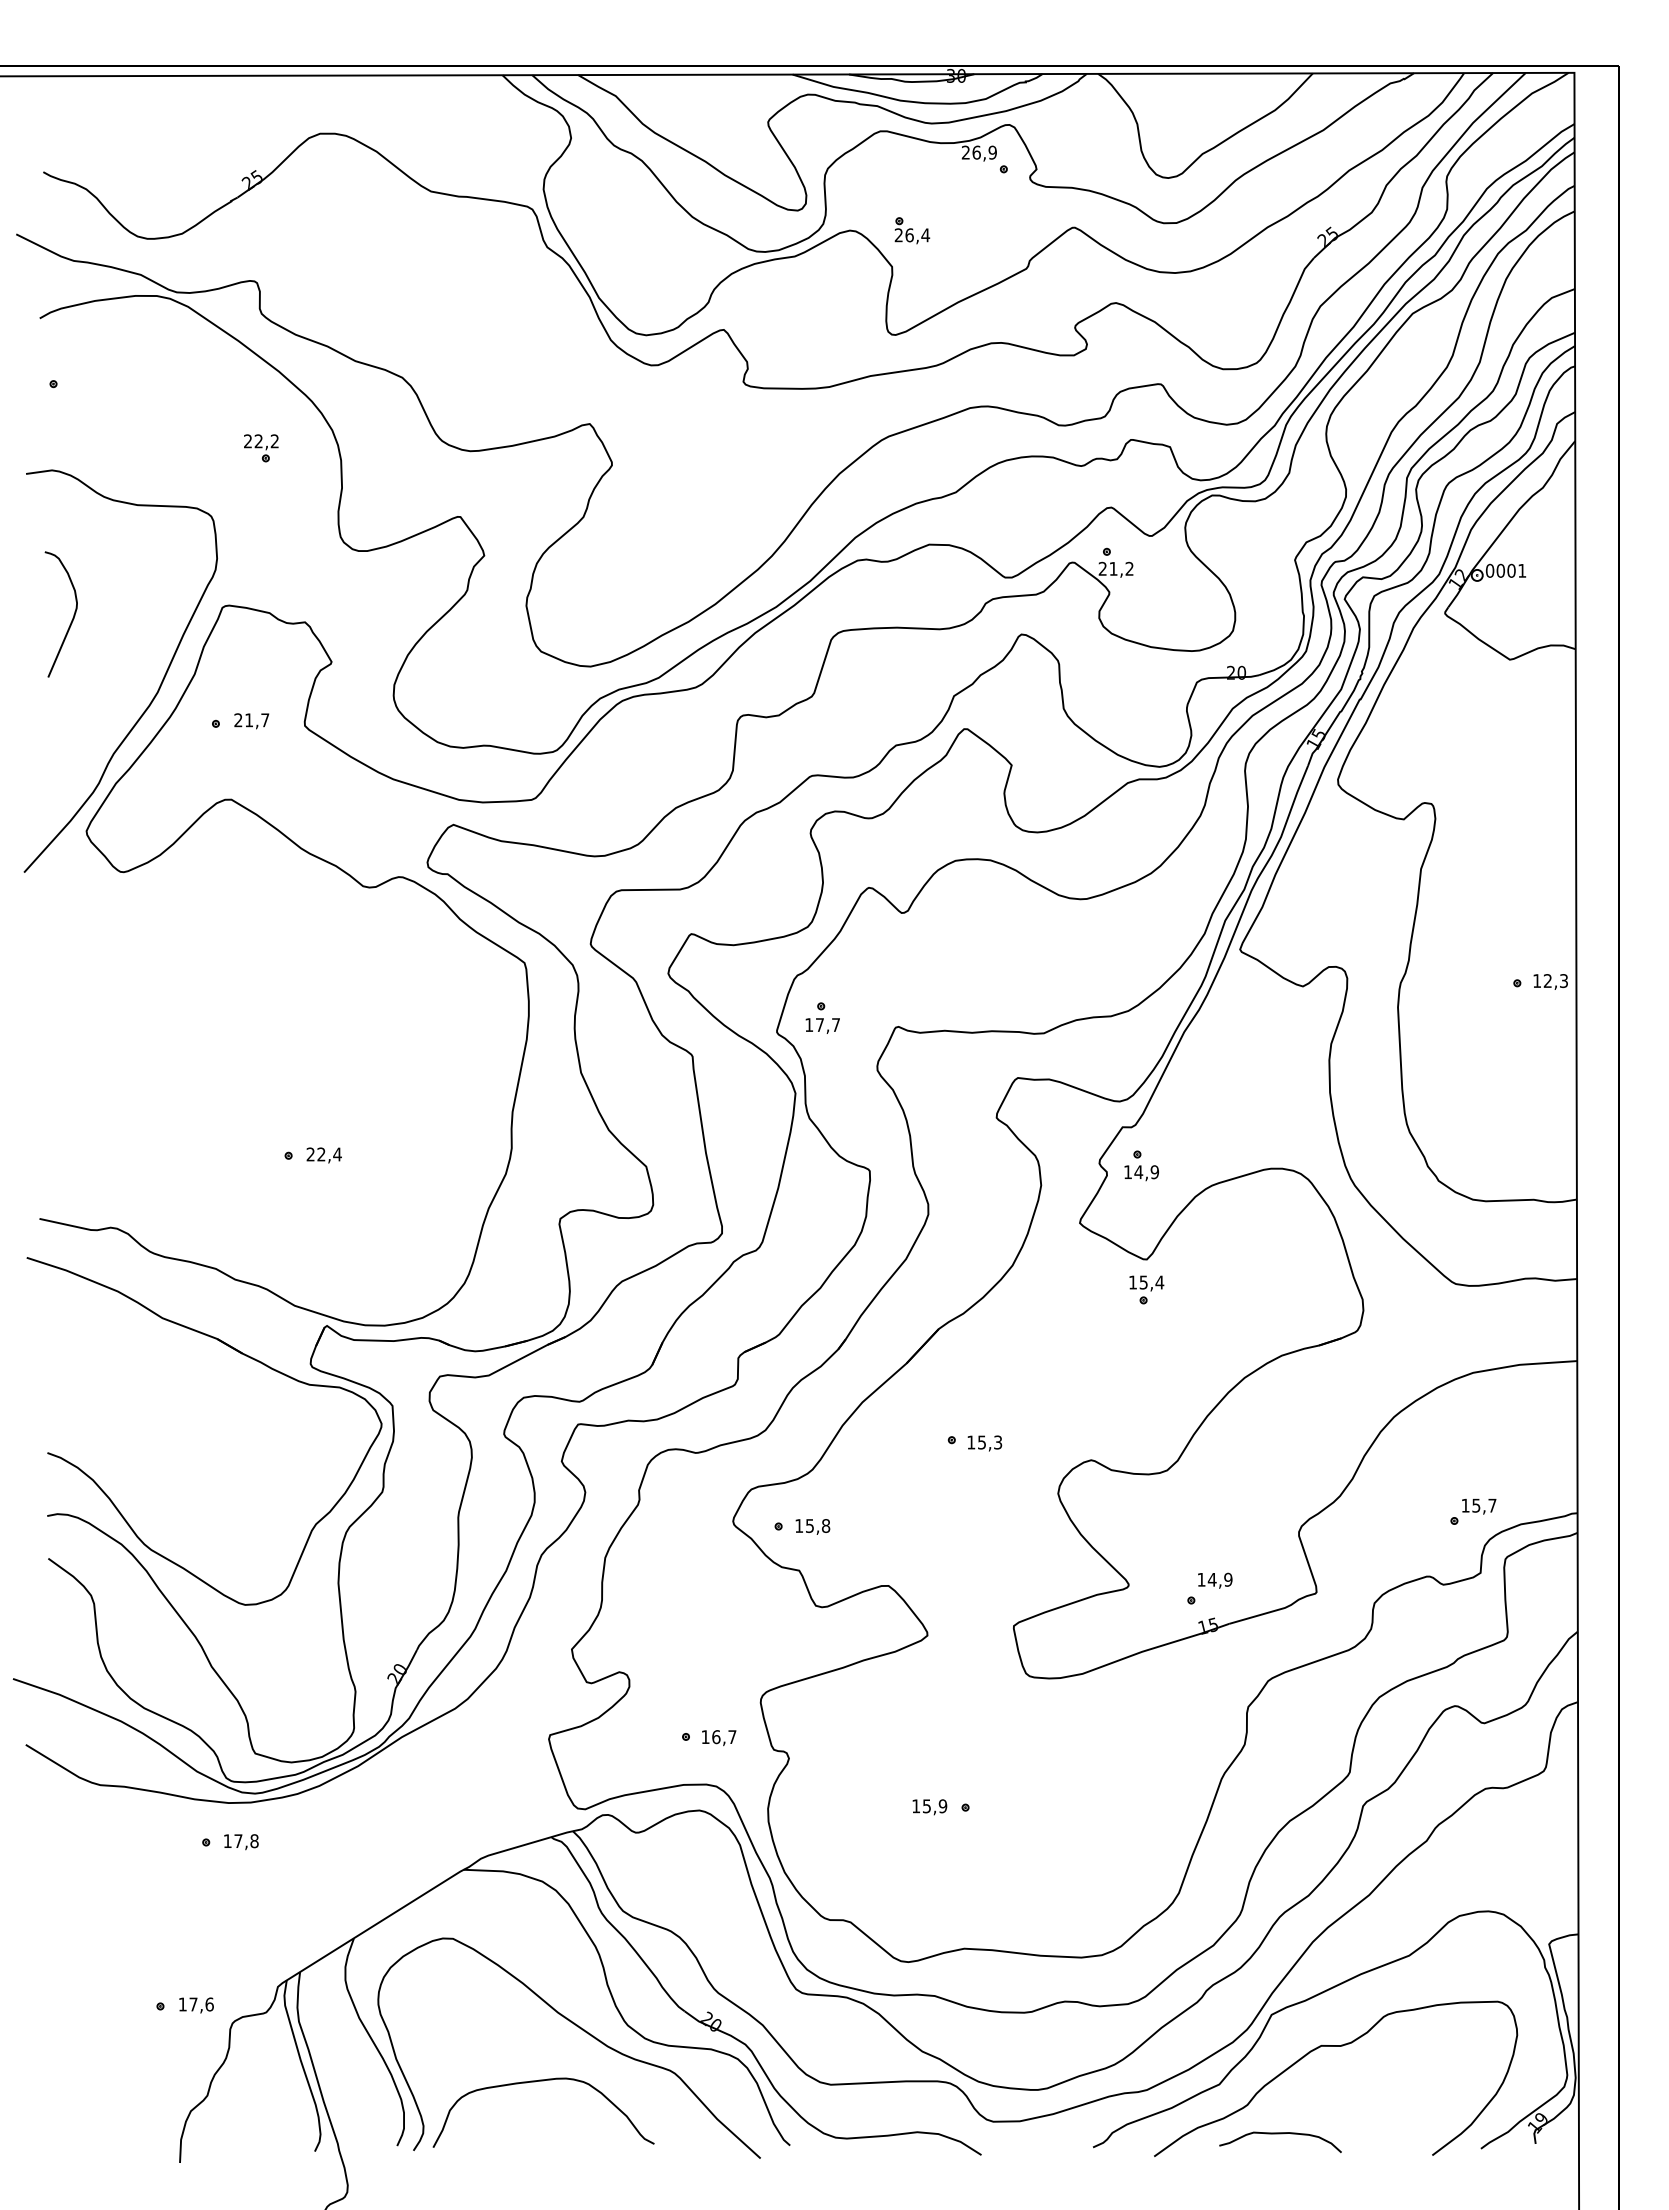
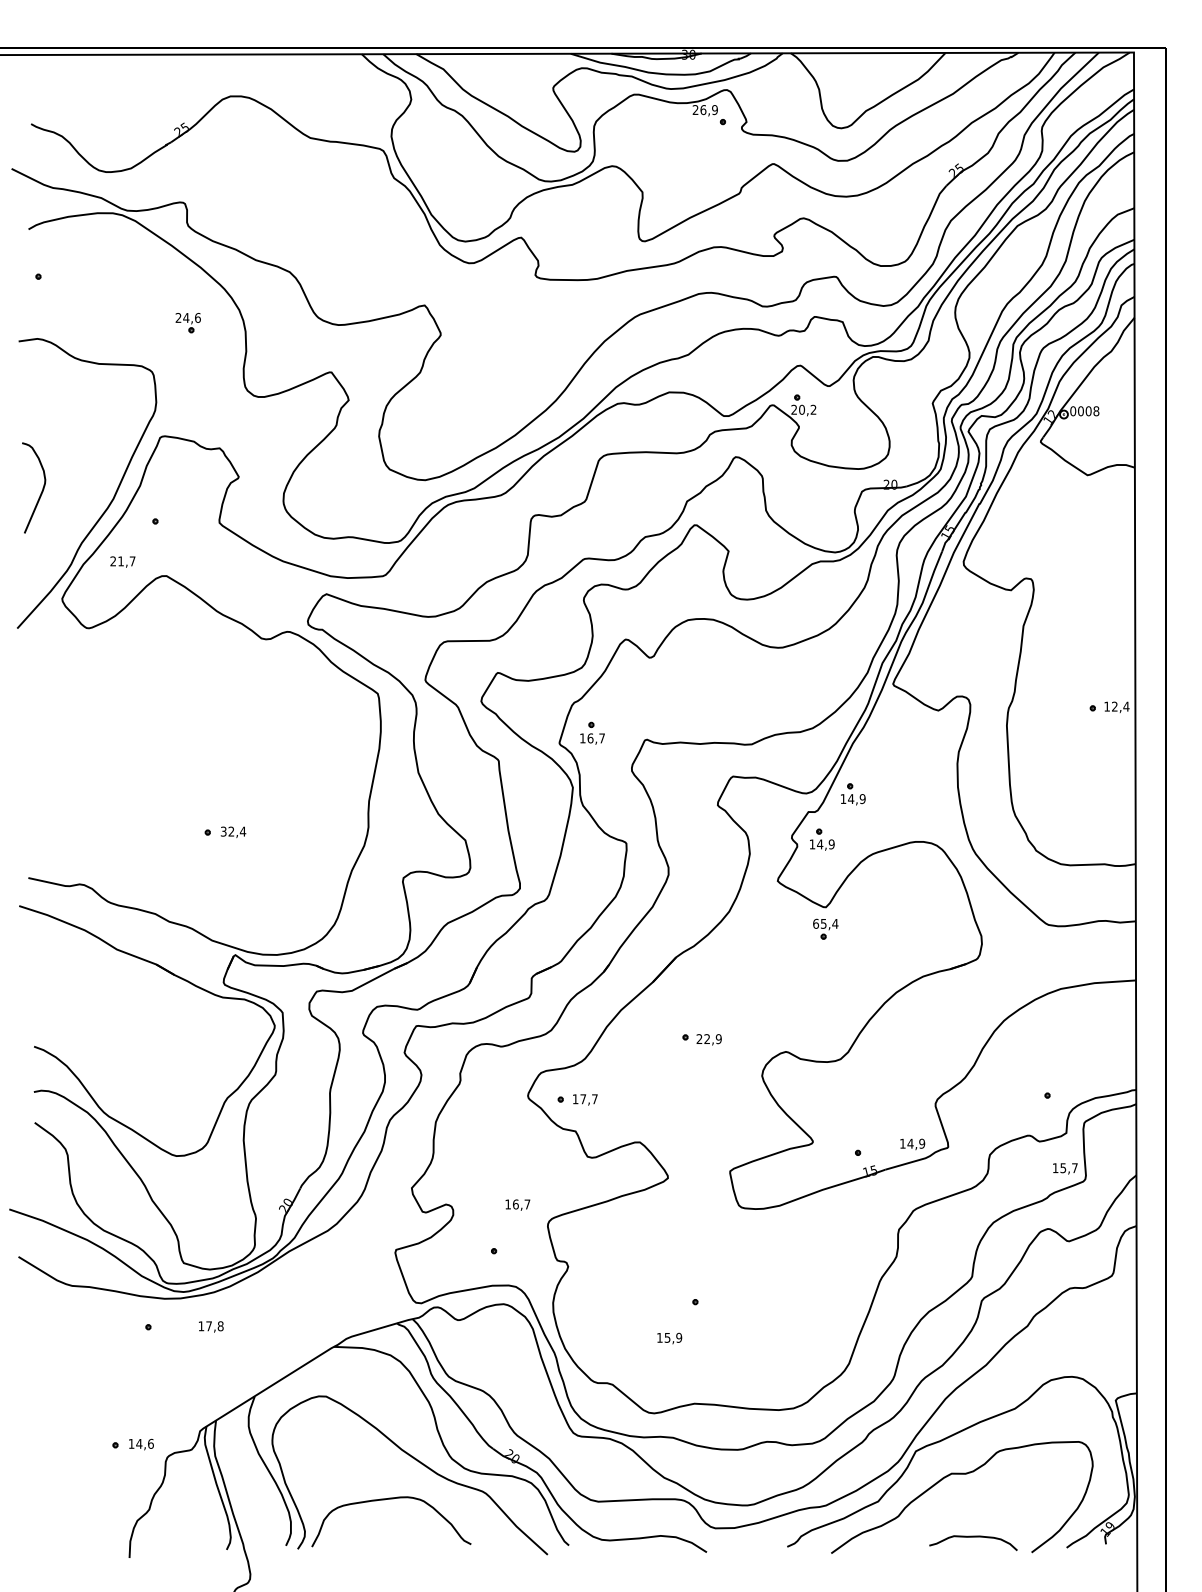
part: (912, 230) -> (657, 166), removed
text: (266, 441) -> (191, 318), 22,2 -> 24,6
text: (1113, 568) -> (801, 409), 21,2 -> 20,2
text: (1522, 570) -> (1096, 410), 0001 -> 0008
curve: (72, 617) -> (42, 490), moved
text: (251, 721) -> (122, 562), moved
text: (1563, 981) -> (1126, 707), 12,3 -> 12,4
text: (819, 1025) -> (590, 738), 17,7 -> 16,7
part: (1184, 1102) -> (853, 794), added
text: (310, 1154) -> (223, 831), 22,4 -> 32,4
text: (1133, 1282) -> (816, 923), 15,4 -> 65,4
text: (984, 1442) -> (709, 1039), 15,3 -> 22,9
text: (1479, 1506) -> (1065, 1168), moved
text: (818, 1525) -> (589, 1098), 15,8 -> 17,7
text: (1215, 1580) -> (912, 1144), moved
text: (719, 1738) -> (518, 1205), moved
text: (929, 1807) -> (669, 1338), moved
text: (241, 1842) -> (211, 1327), moved
text: (193, 2004) -> (139, 1443), 17,6 -> 14,6
curve: (1280, 2134) -> (973, 1537), moved

